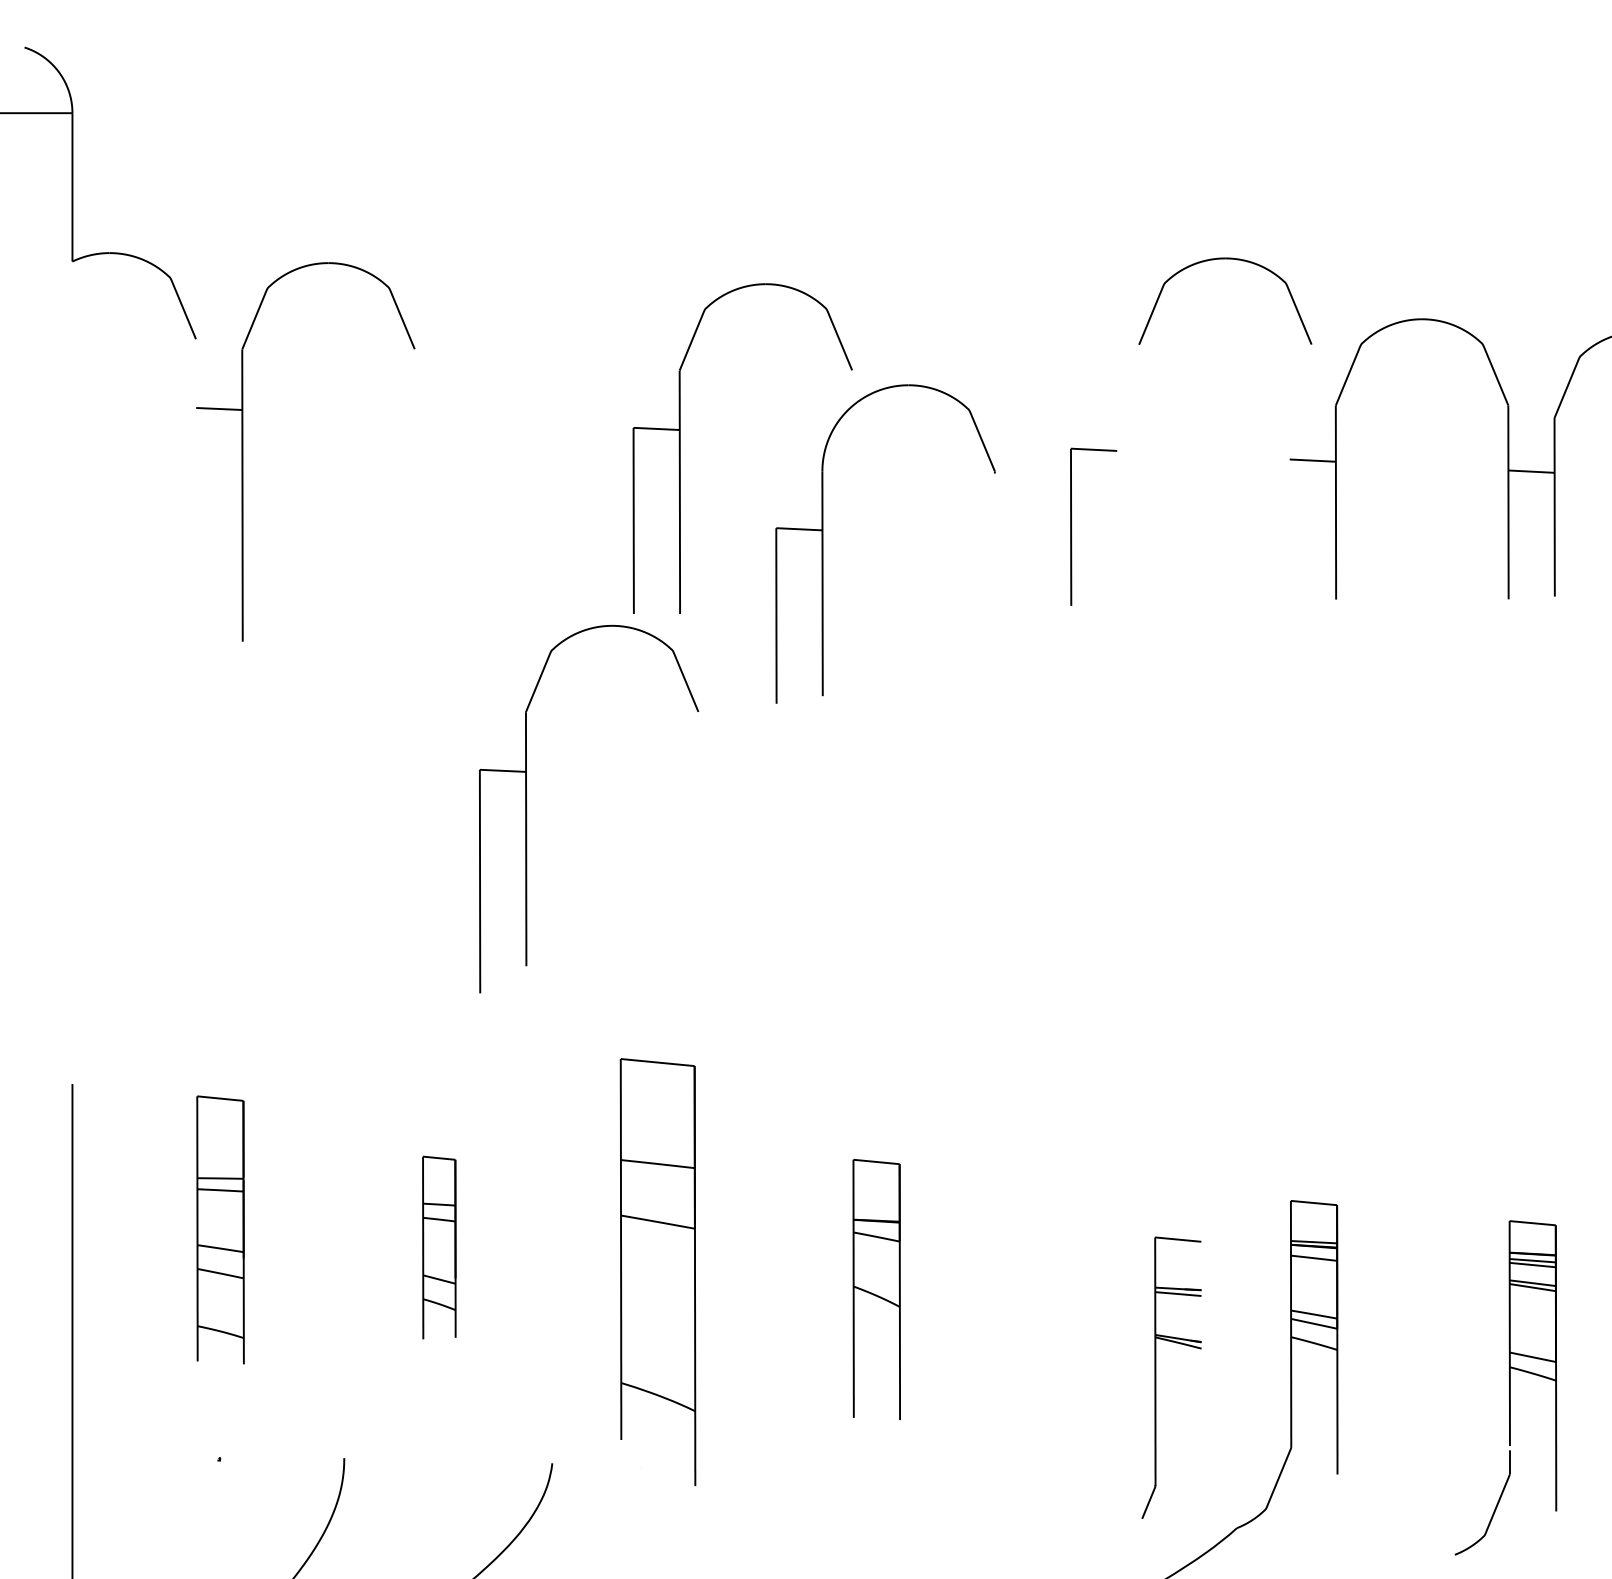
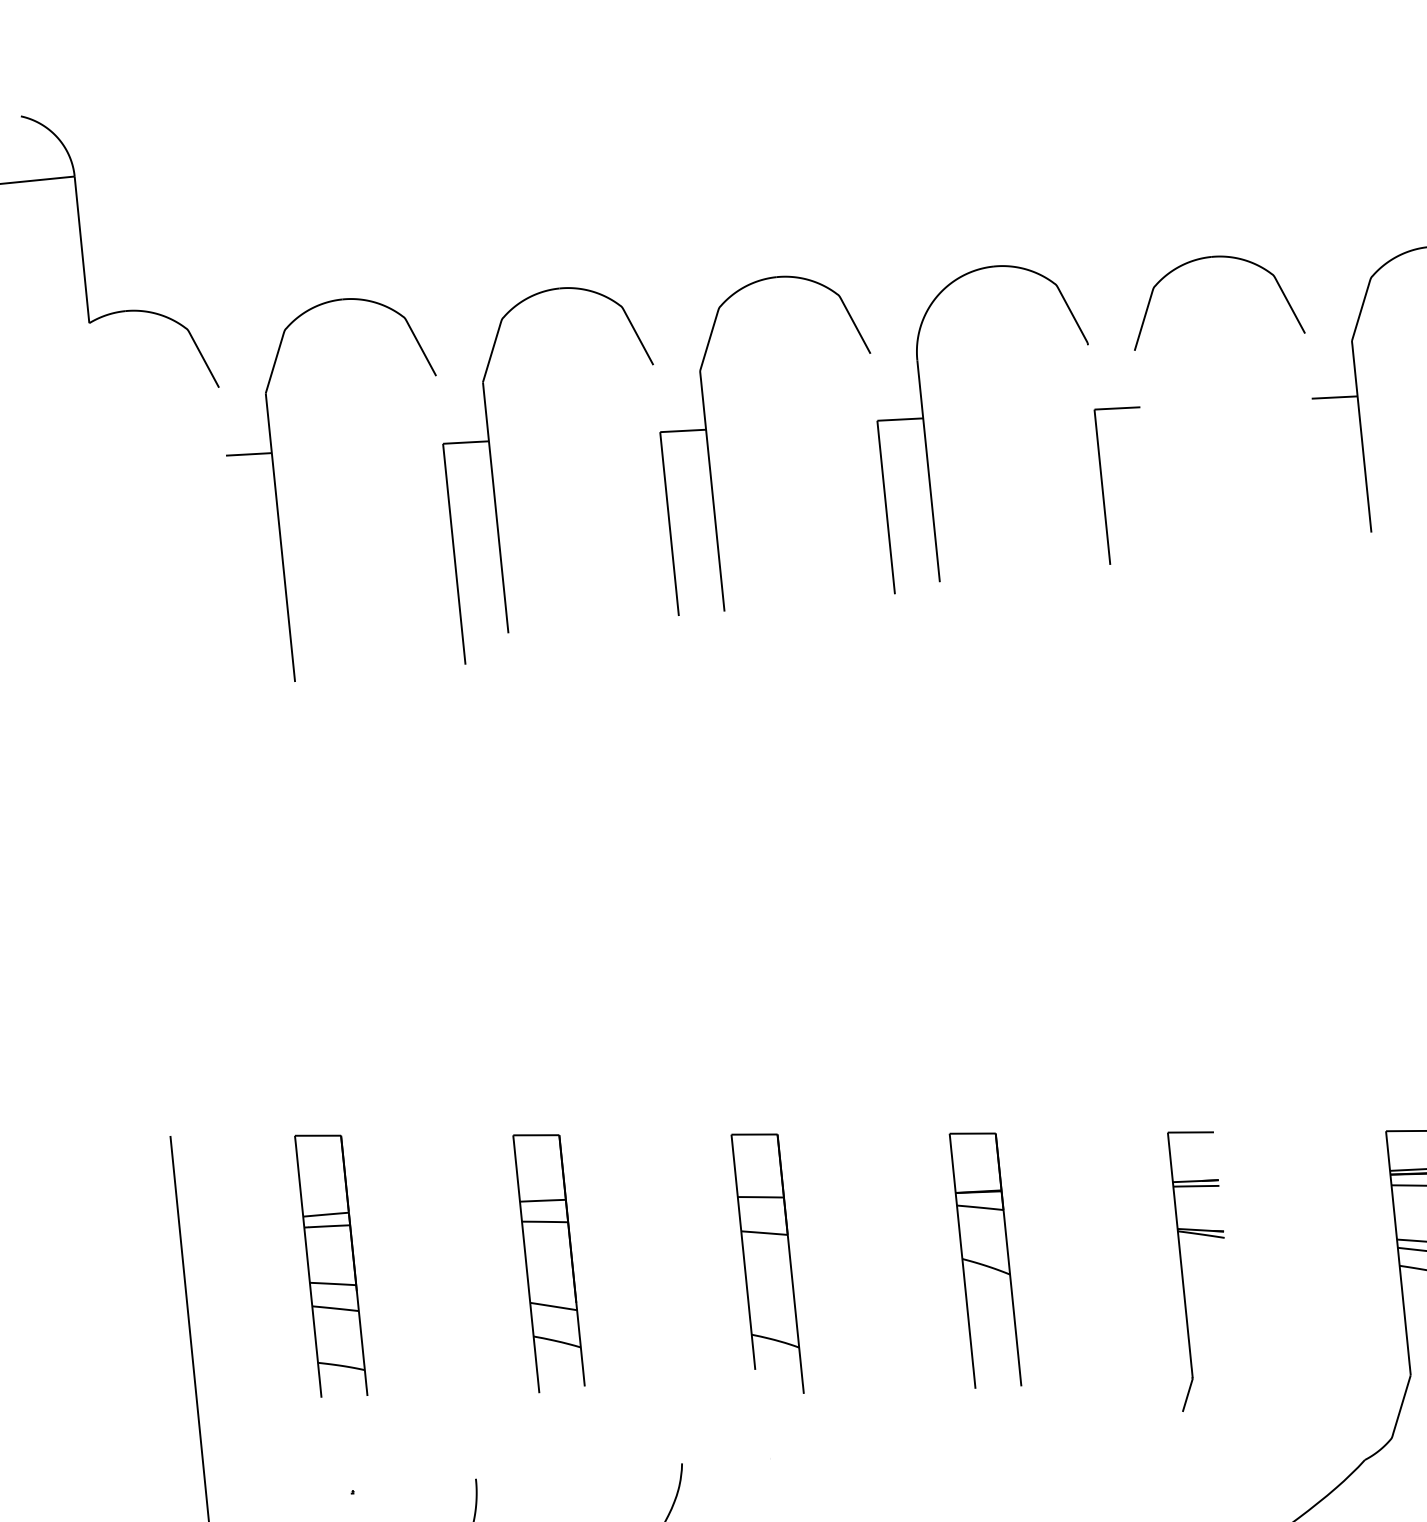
part: (1225, 259) -> (1211, 257), moved
part: (823, 543) -> (925, 431), moved
part: (527, 812) -> (494, 481), moved
part: (439, 1247) -> (549, 1261), size x1.43
part: (657, 1271) -> (767, 1263), size x0.62
part: (1156, 1377) -> (1182, 1270), moved

